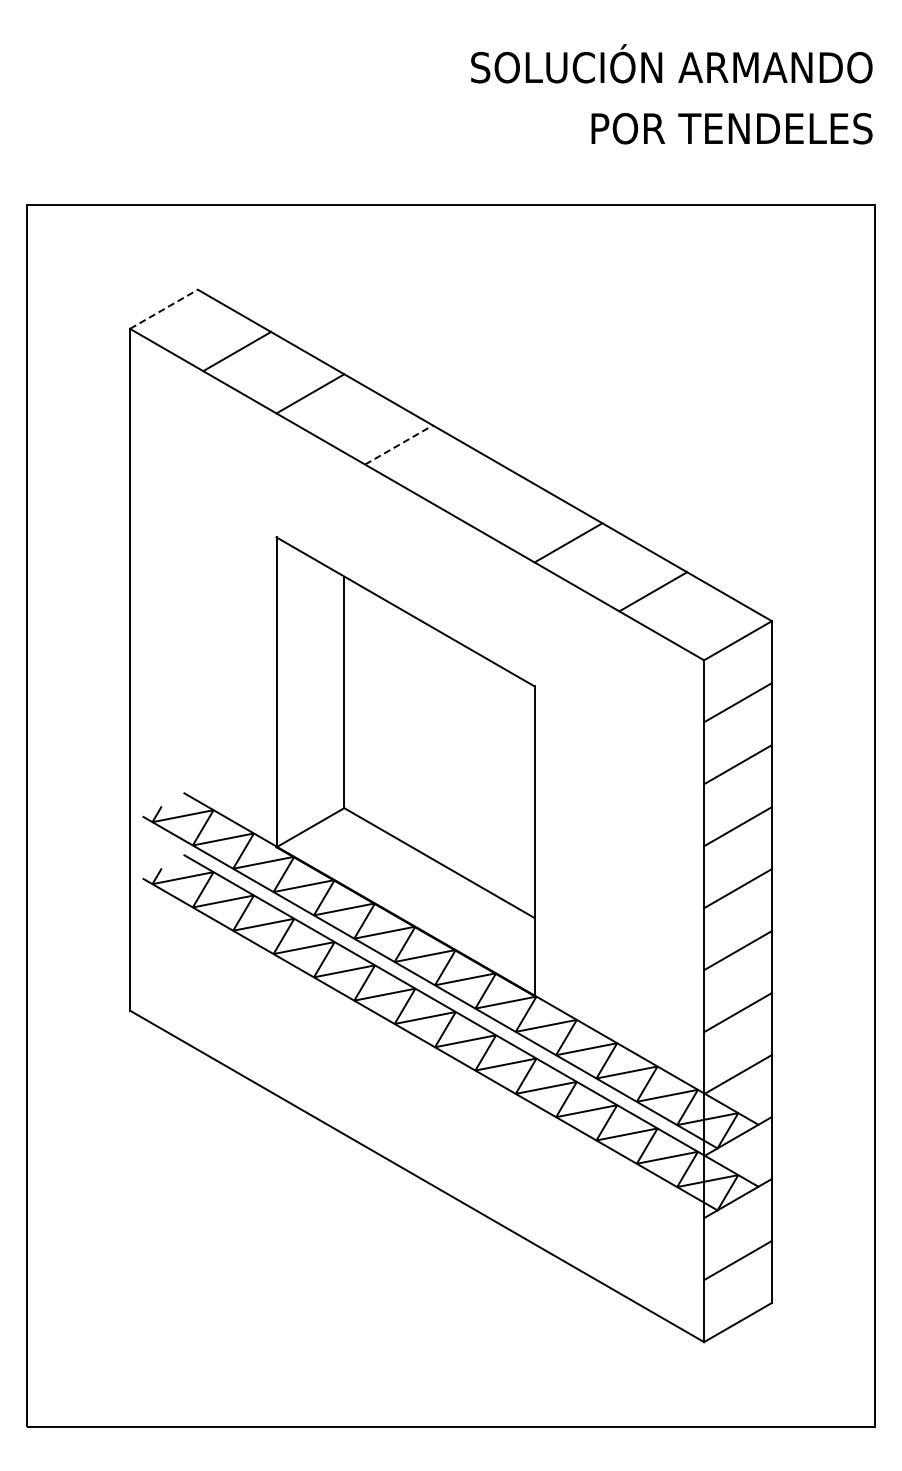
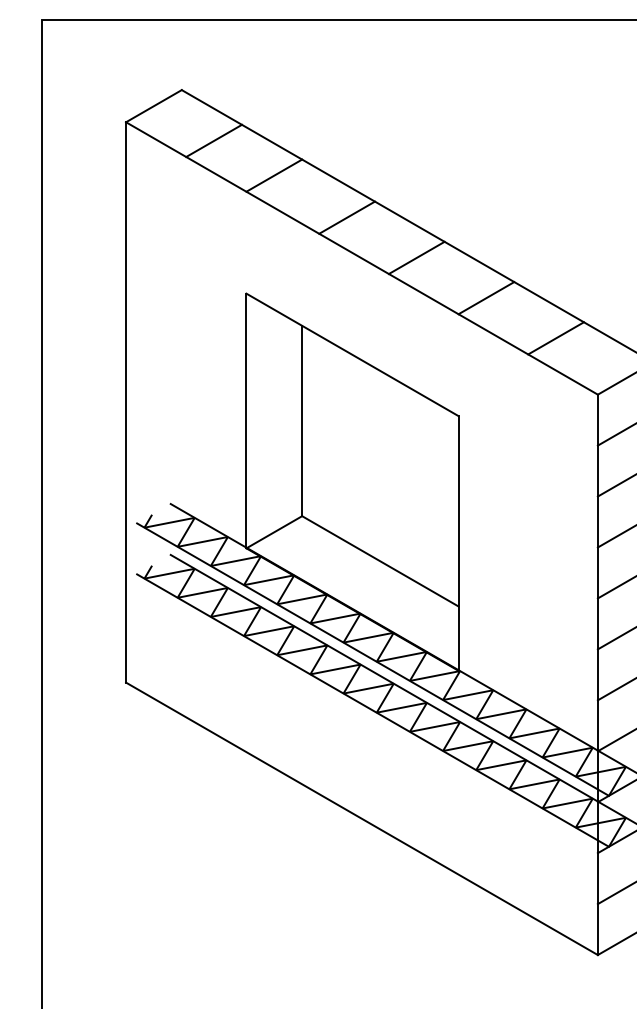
line: (164, 309) -> (154, 106), dashed -> solid
line: (399, 444) -> (347, 217), dashed -> solid
line: (483, 493) -> (416, 257), added

